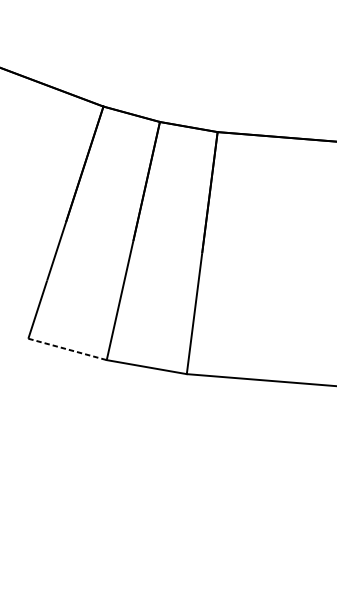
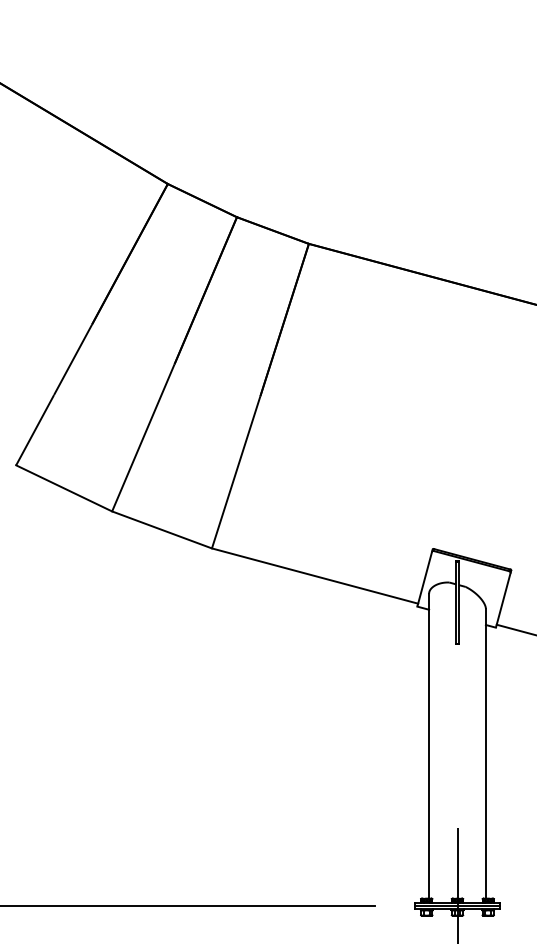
line: (67, 349) -> (64, 488), dashed -> solid

